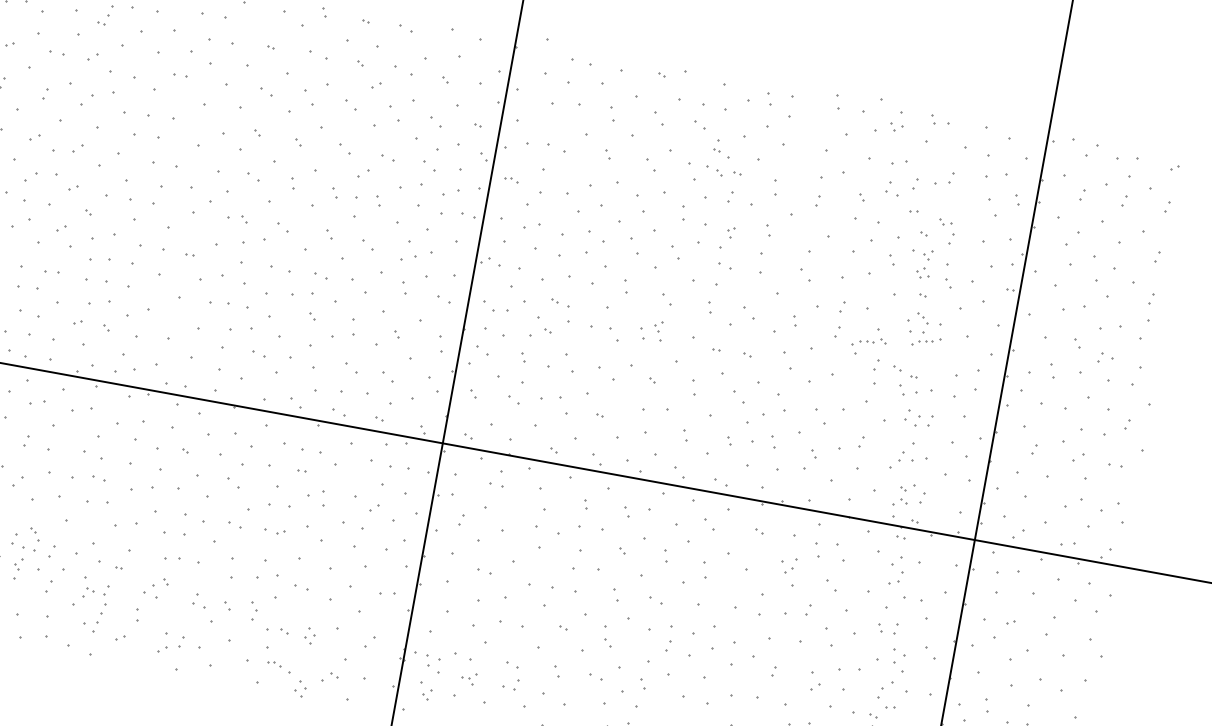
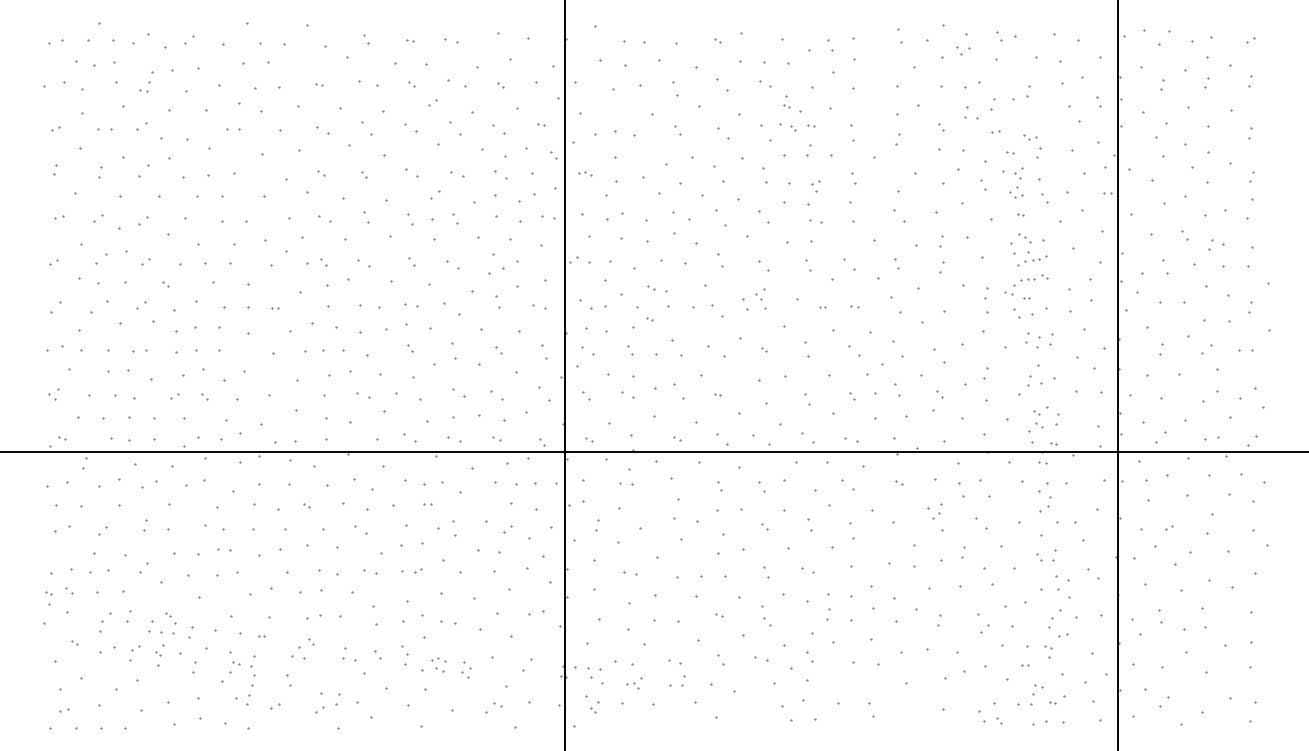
part: (869, 342) -> (1030, 280), moved
part: (274, 662) -> (438, 659), moved
part: (300, 688) -> (466, 724), removed

